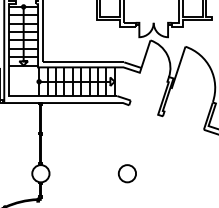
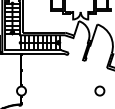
circle: (126, 172) -> (99, 90), moved

